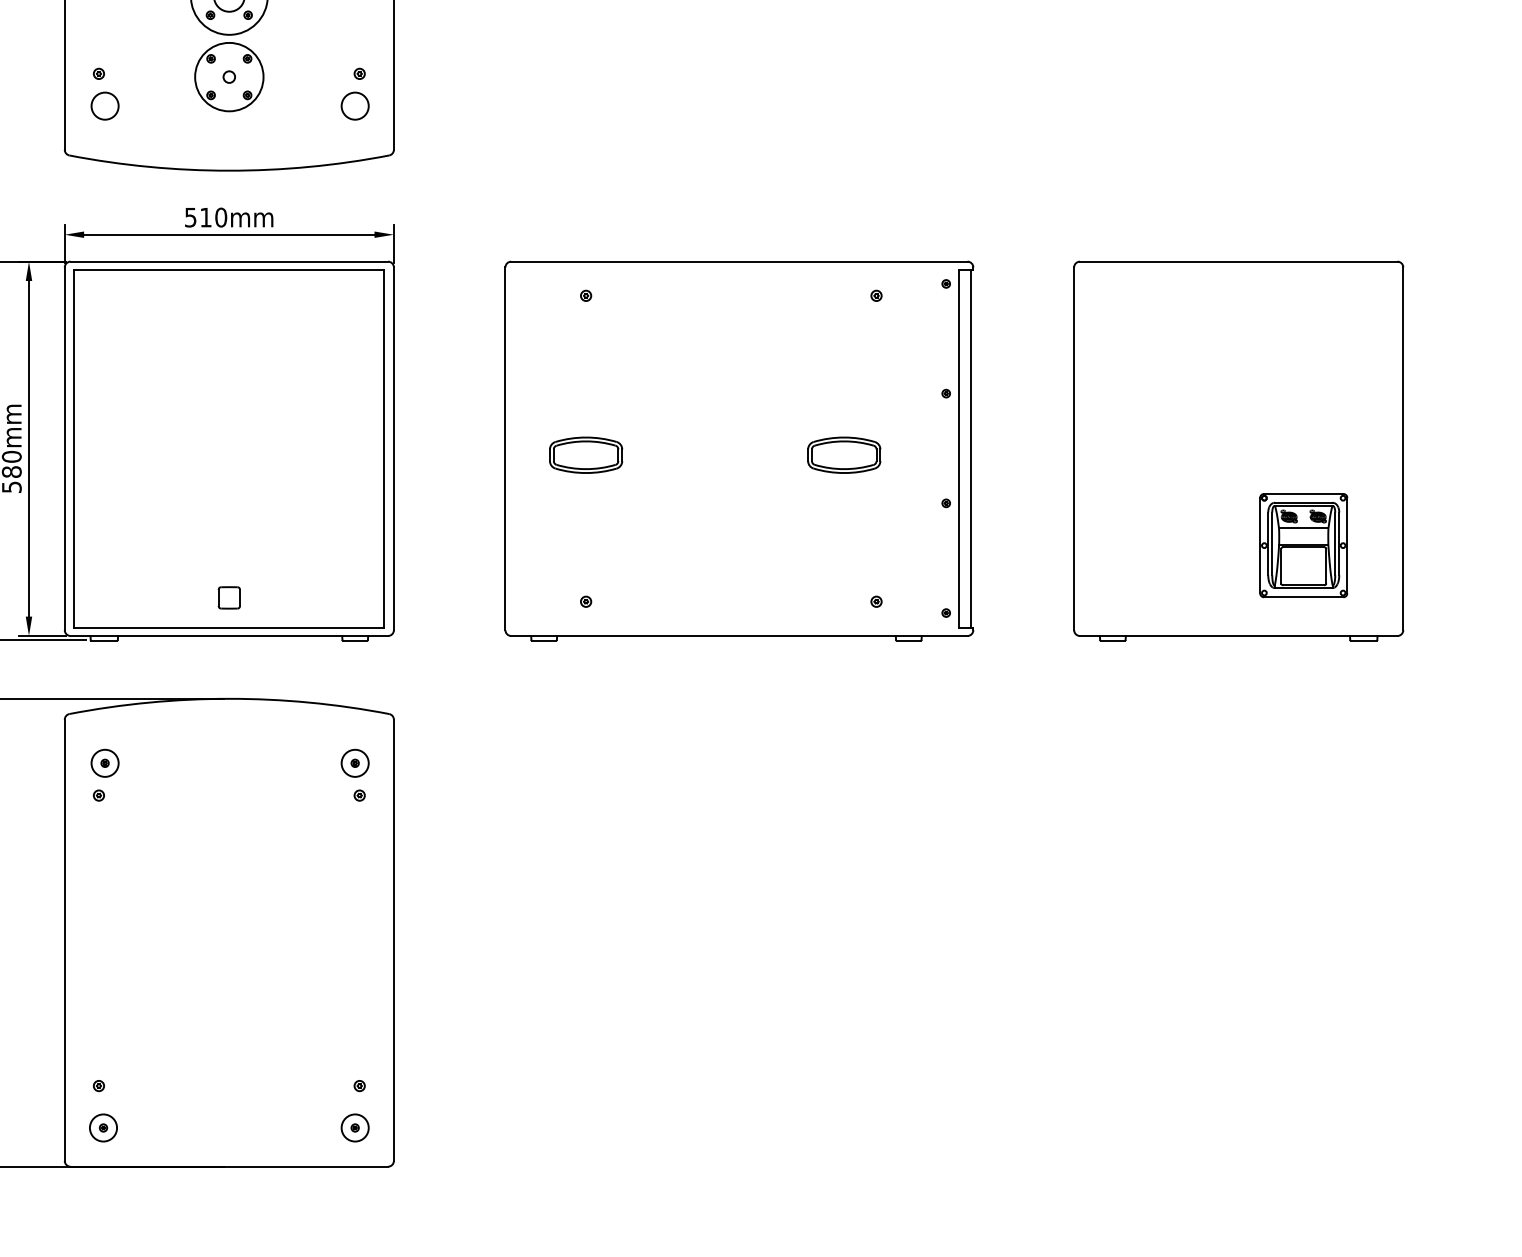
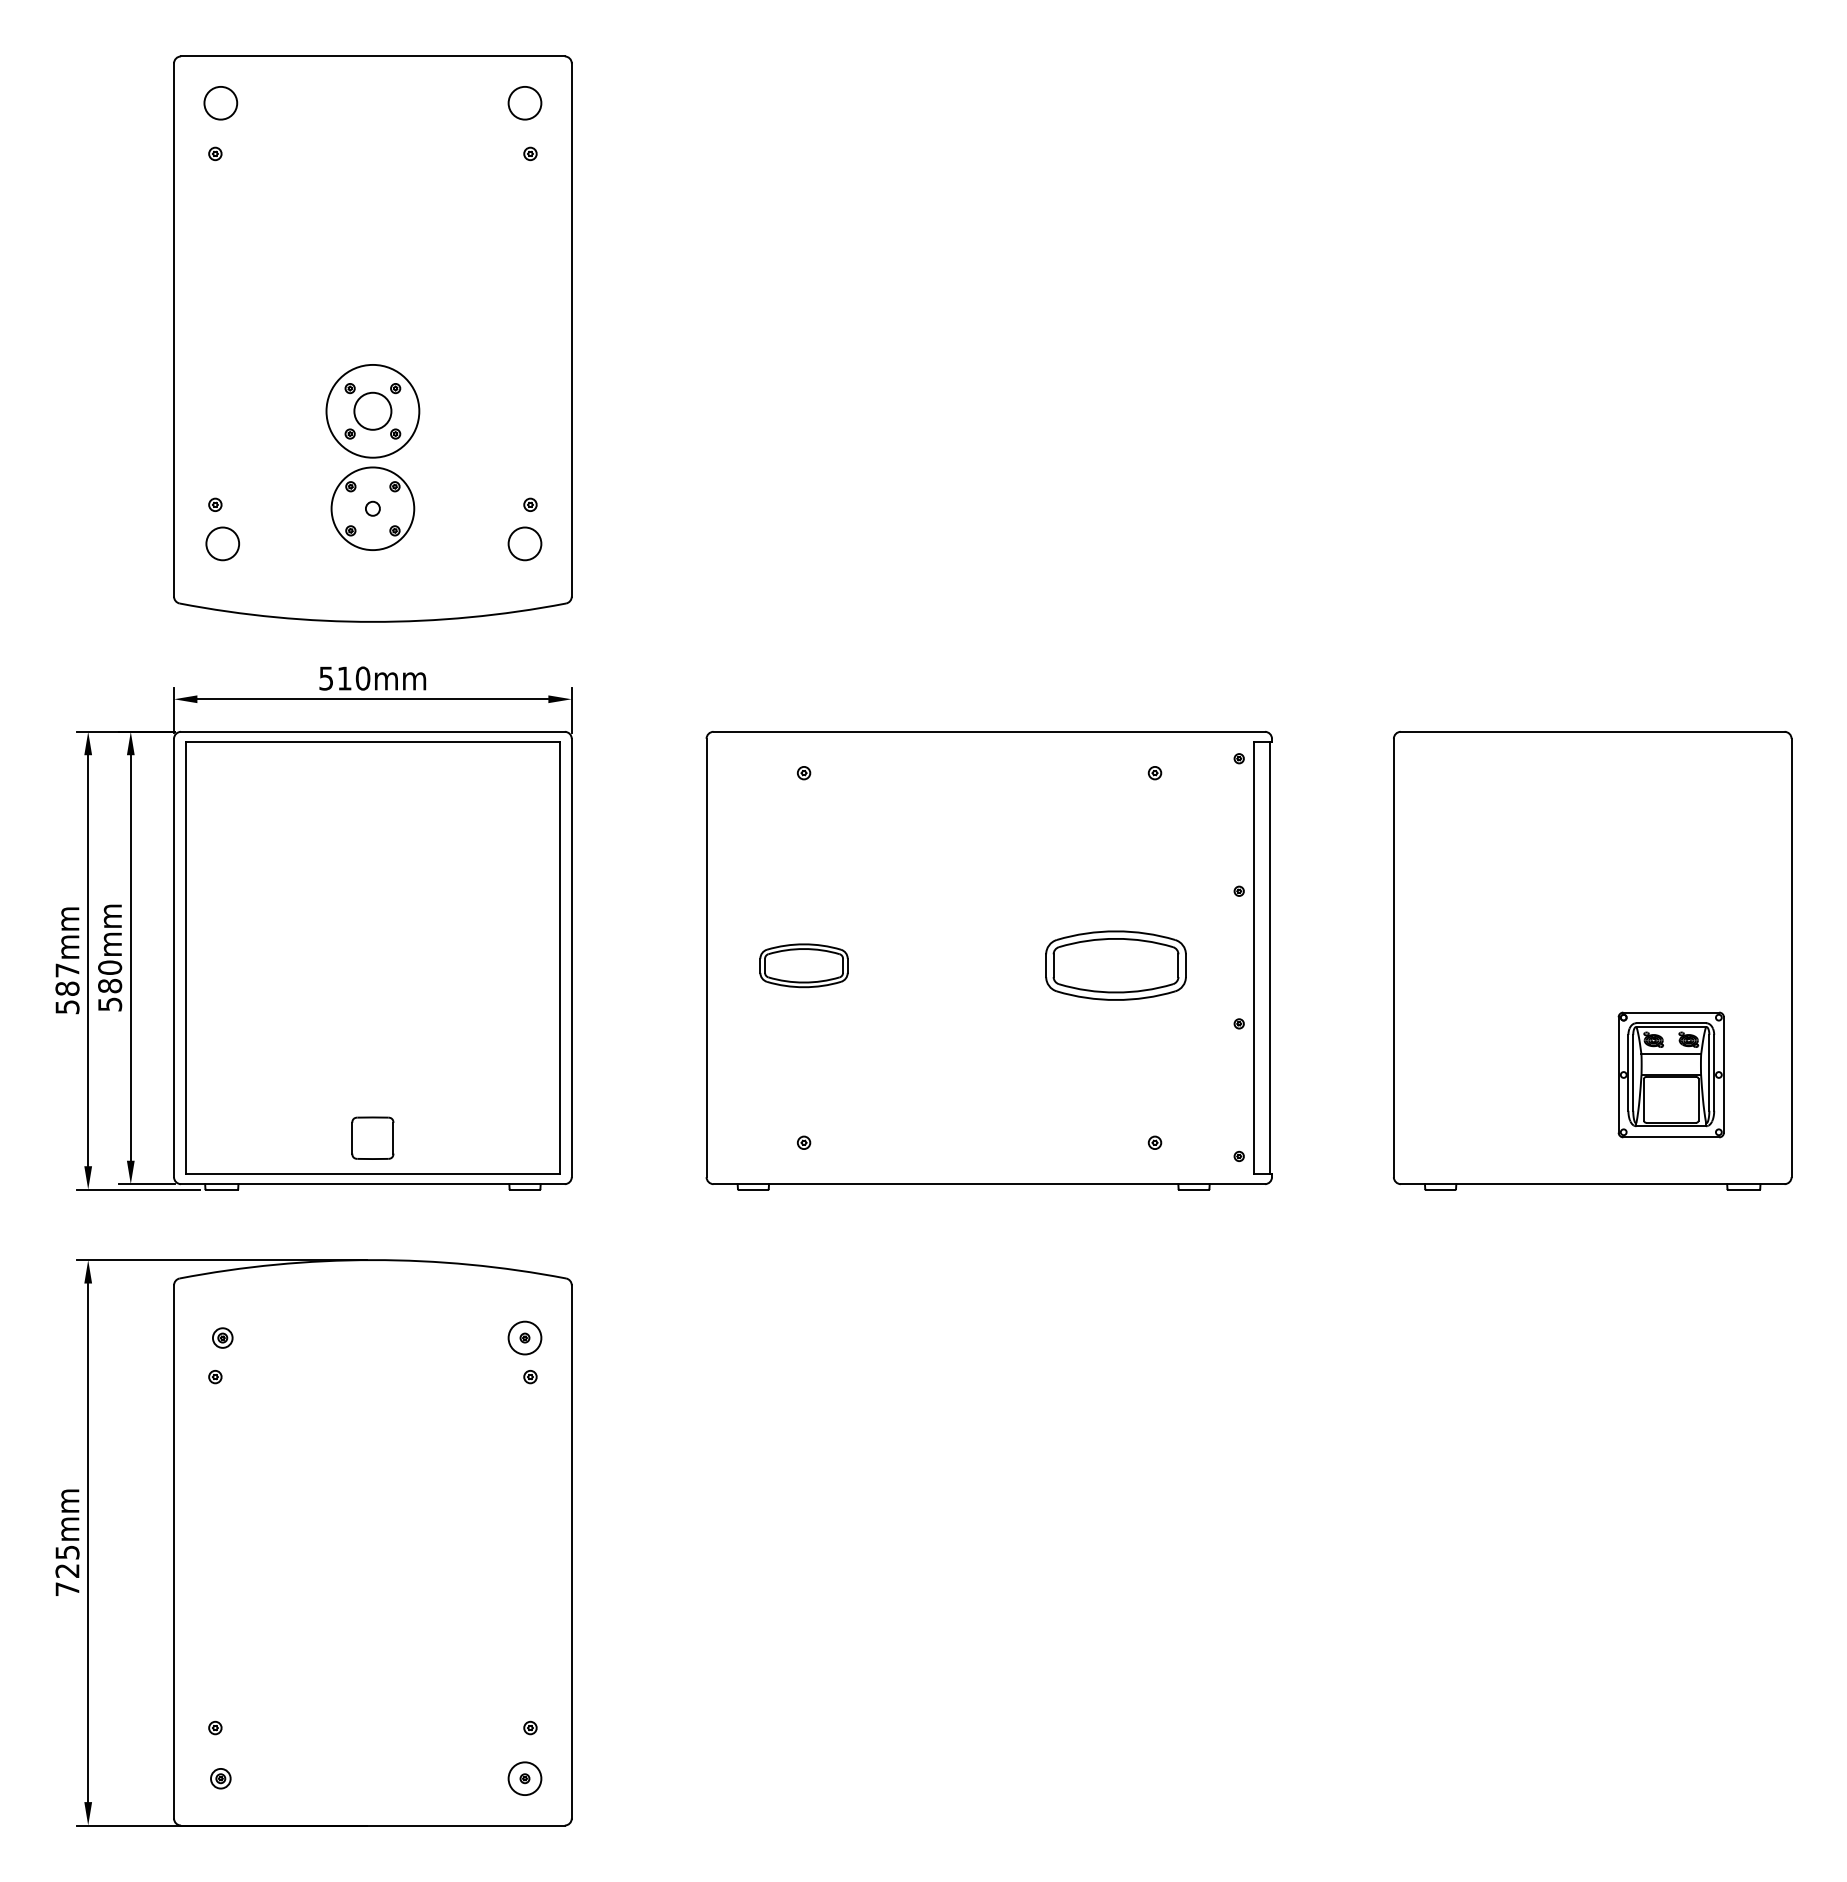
part: (843, 455) -> (1115, 965), size x1.6
part: (229, 597) -> (372, 1137), size x1.6
circle: (104, 762) -> (222, 1337), size x0.6
circle: (103, 1127) -> (220, 1778), size x0.6

